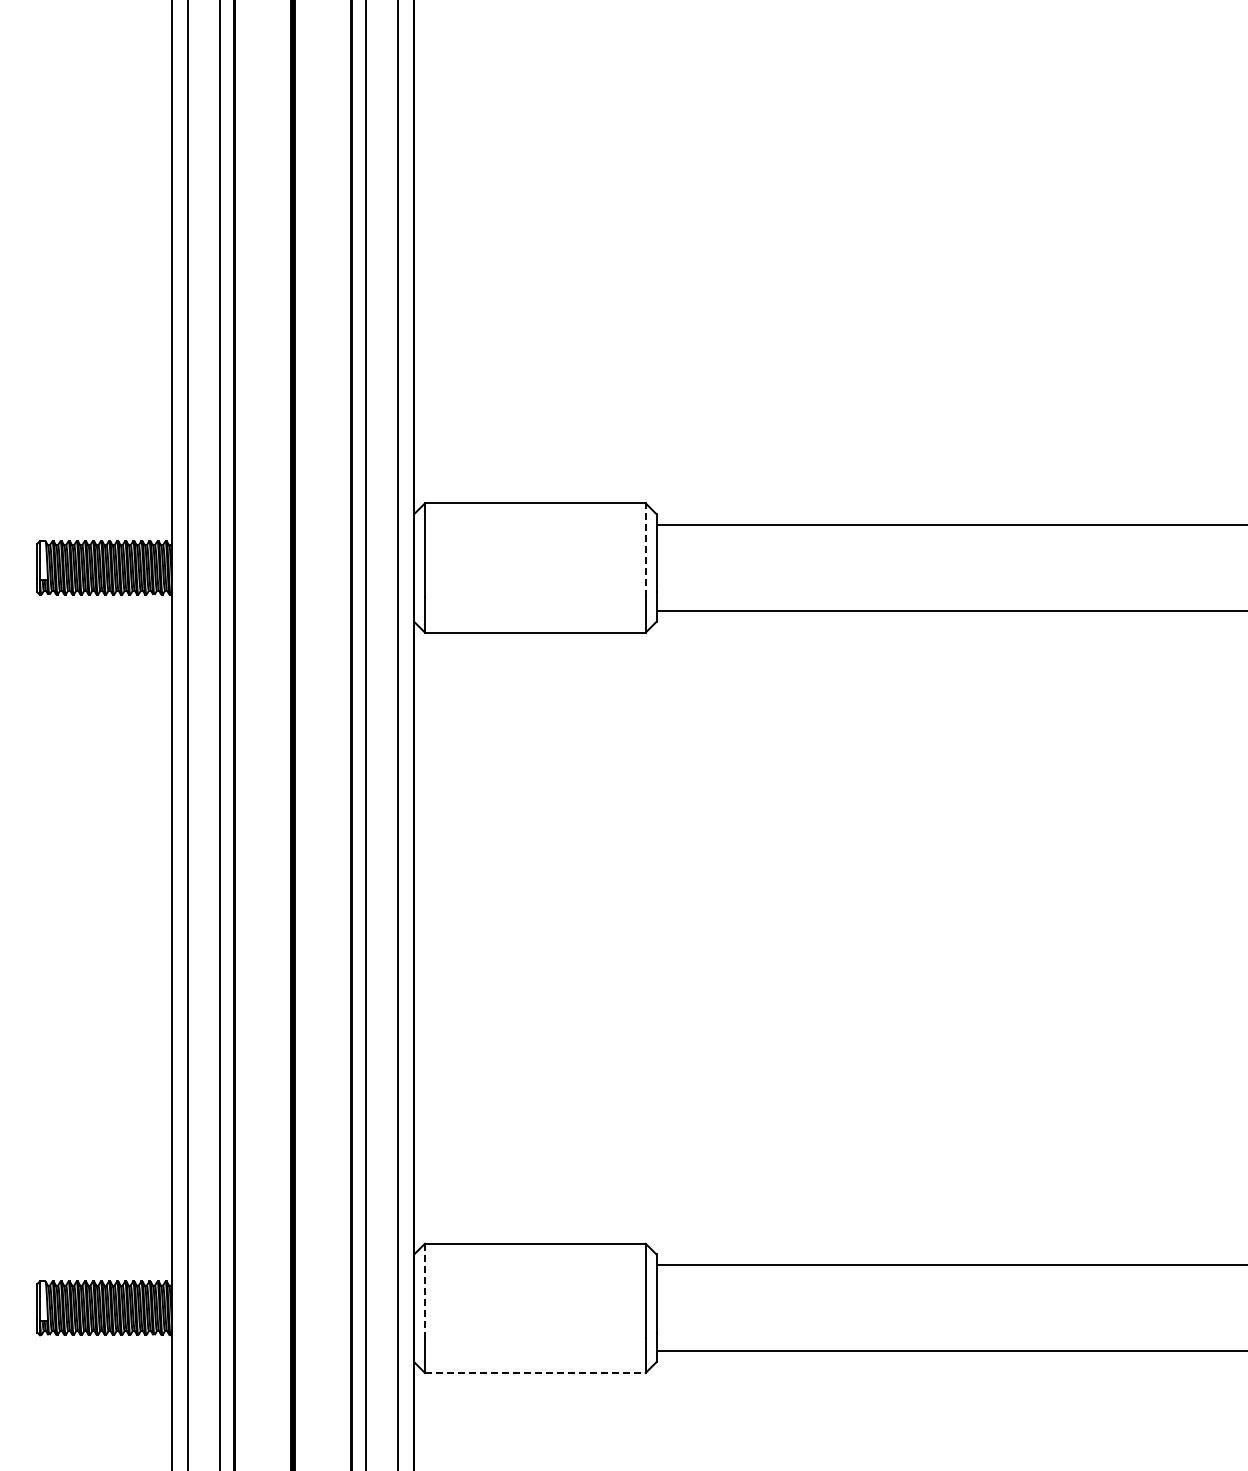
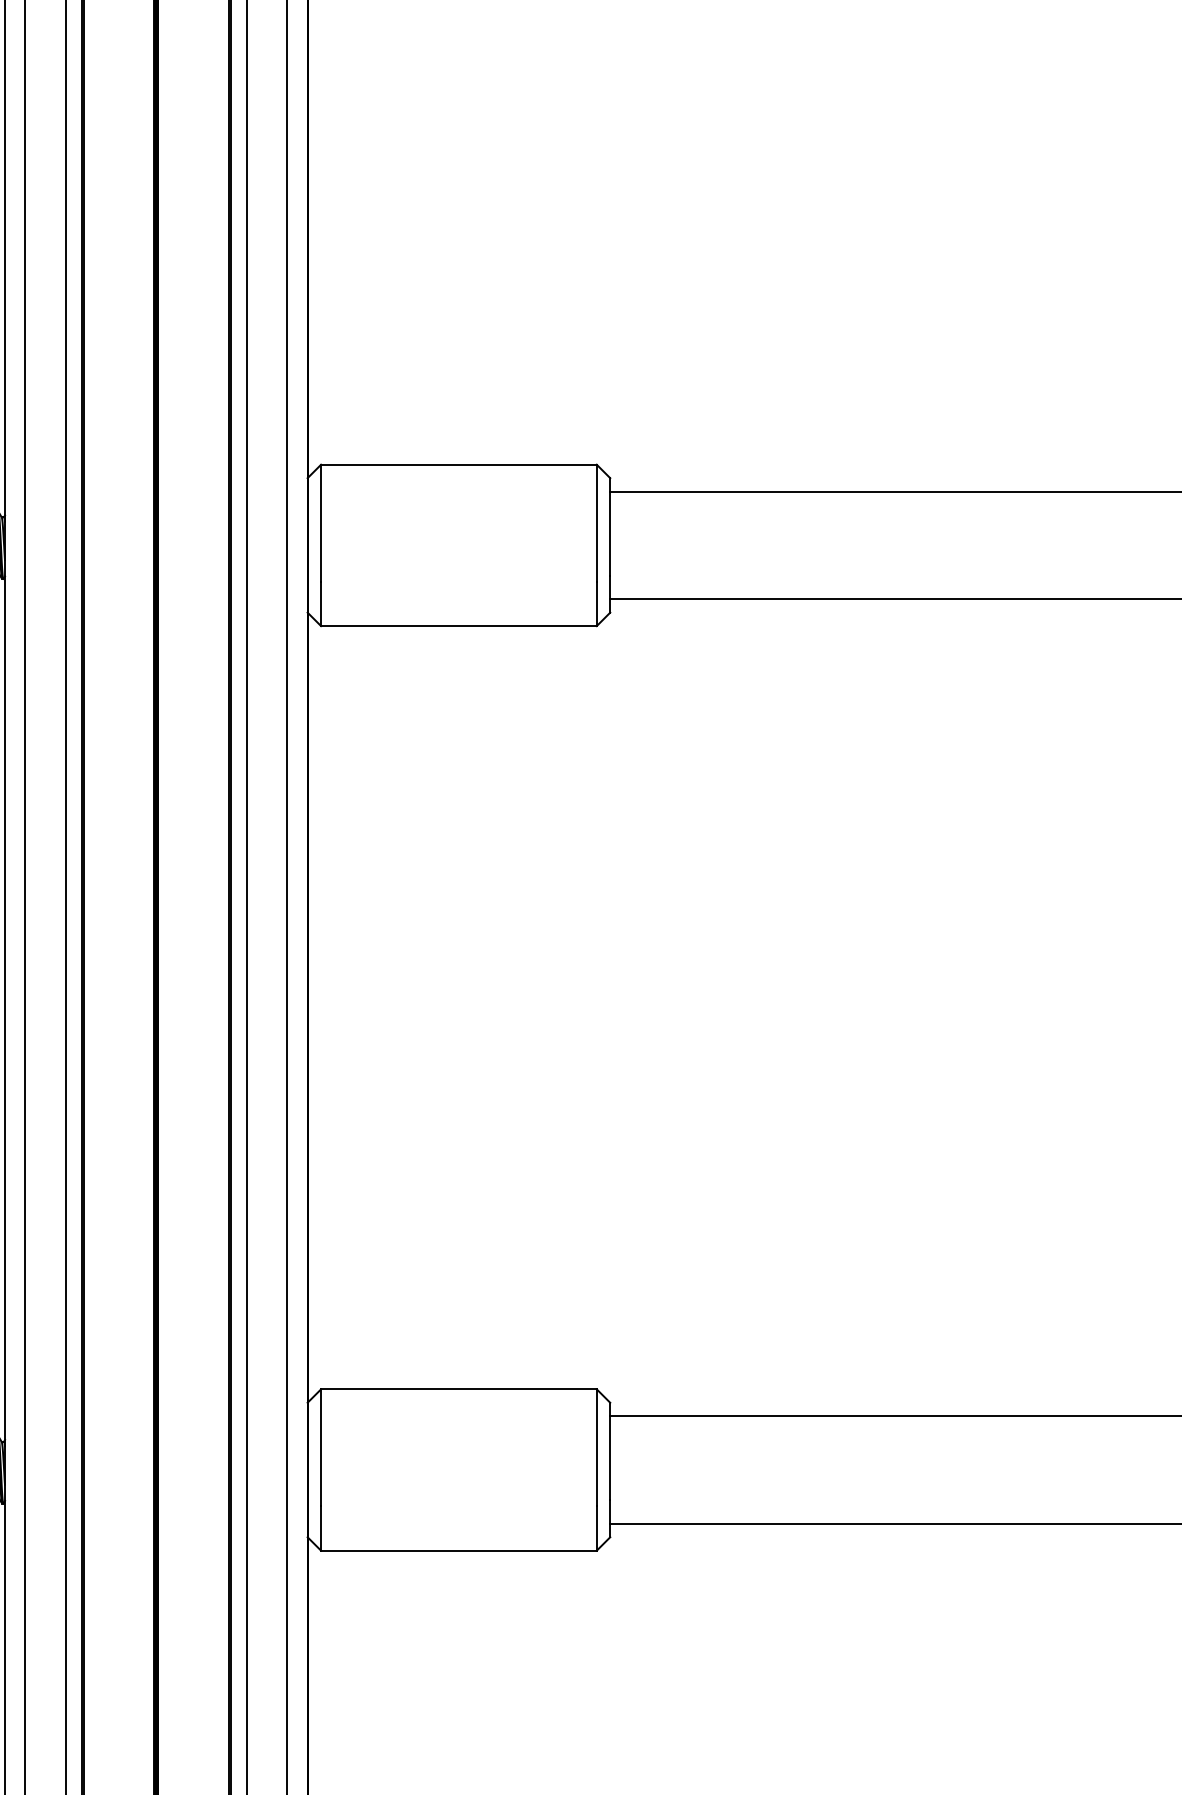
line: (645, 550) -> (596, 523), dashed -> solid
line: (424, 1290) -> (320, 1447), dashed -> solid
line: (535, 1372) -> (459, 1550), dashed -> solid

